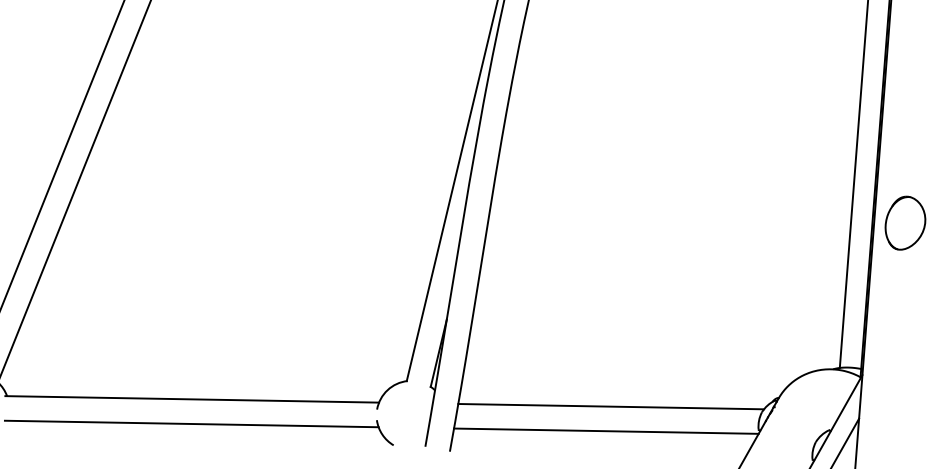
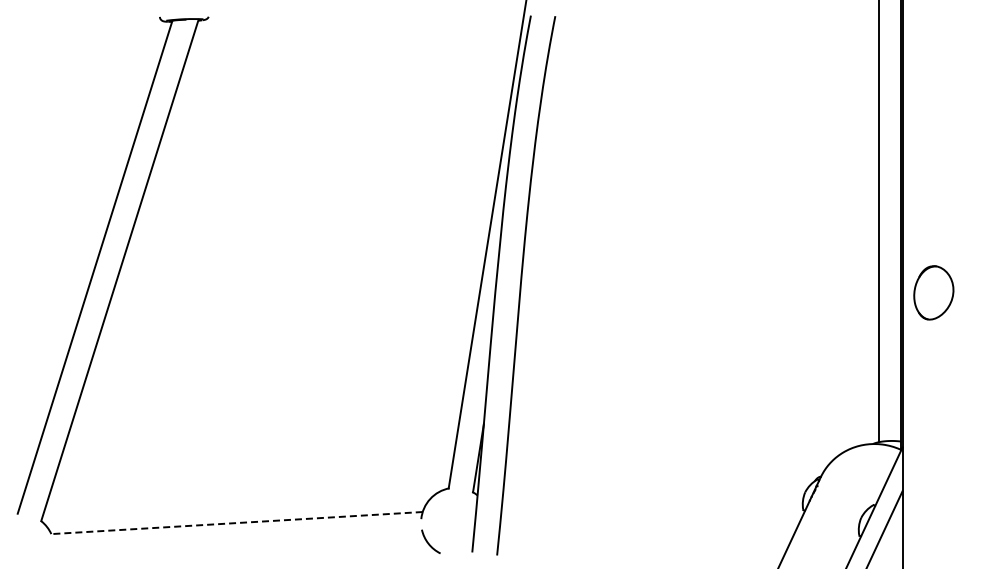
line: (192, 399) -> (236, 523), solid -> dashed
line: (611, 406) -> (654, 498), removed
line: (191, 423) -> (237, 547), removed
line: (606, 431) -> (651, 523), removed

